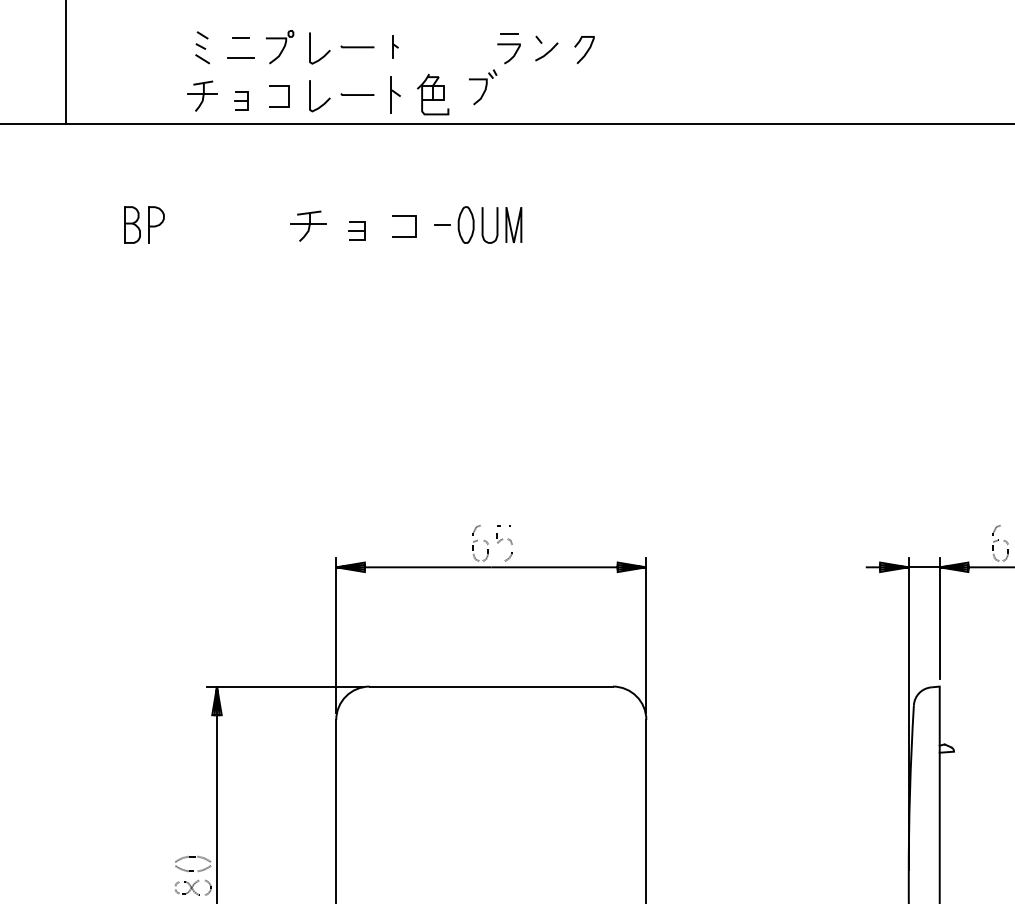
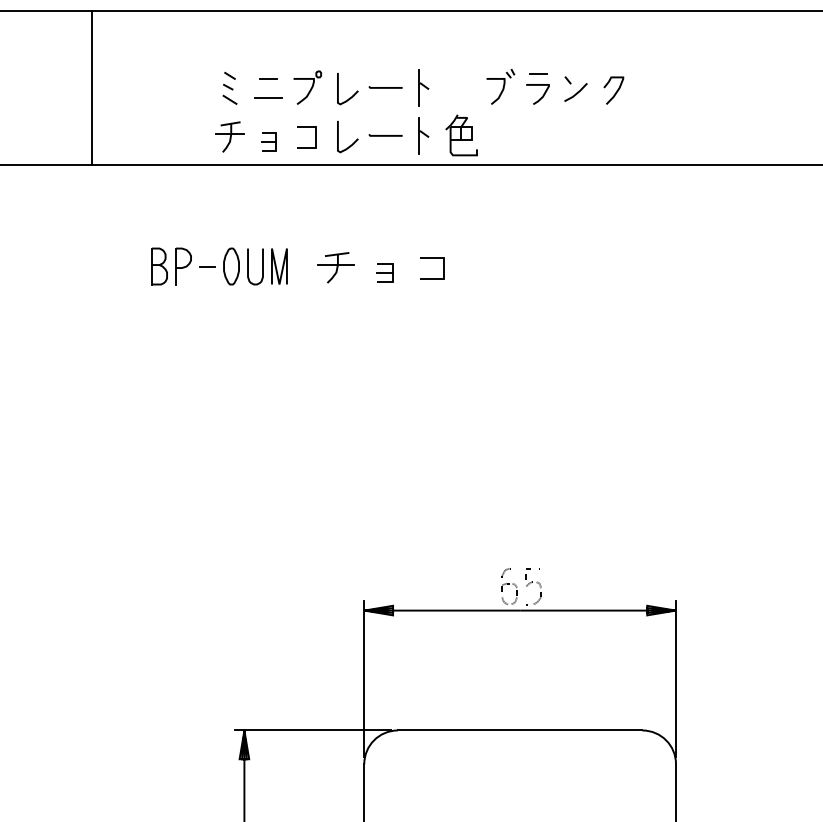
part: (395, 46) -> (423, 87), size x1.67
part: (483, 87) -> (501, 87), moved
part: (478, 224) -> (243, 265), moved

